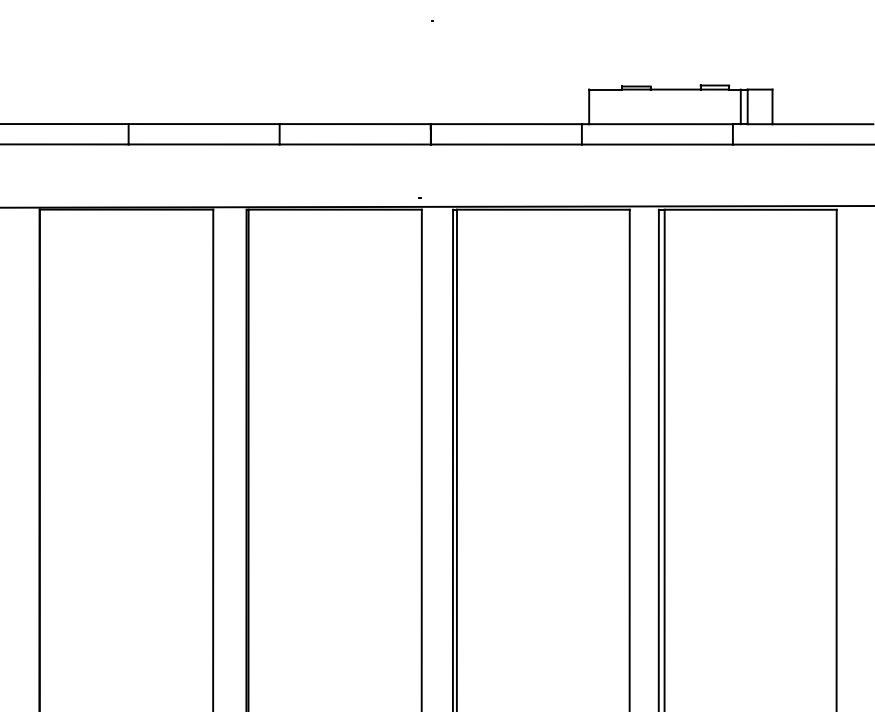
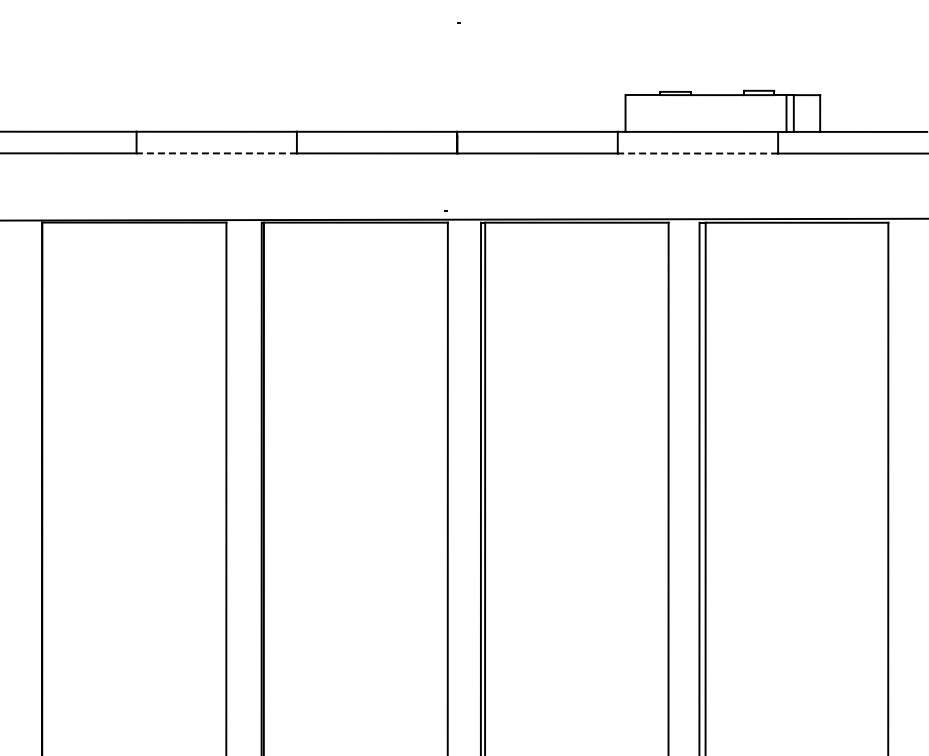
line: (203, 144) -> (216, 153), solid -> dashed
line: (656, 144) -> (697, 153), solid -> dashed

